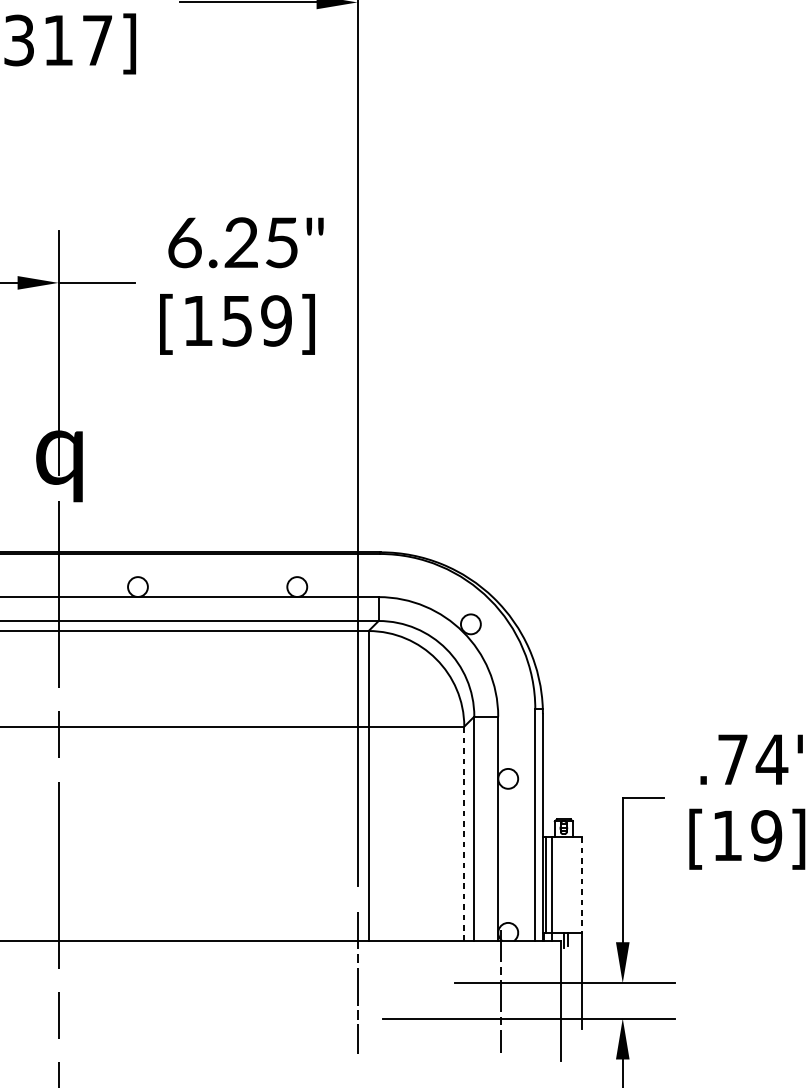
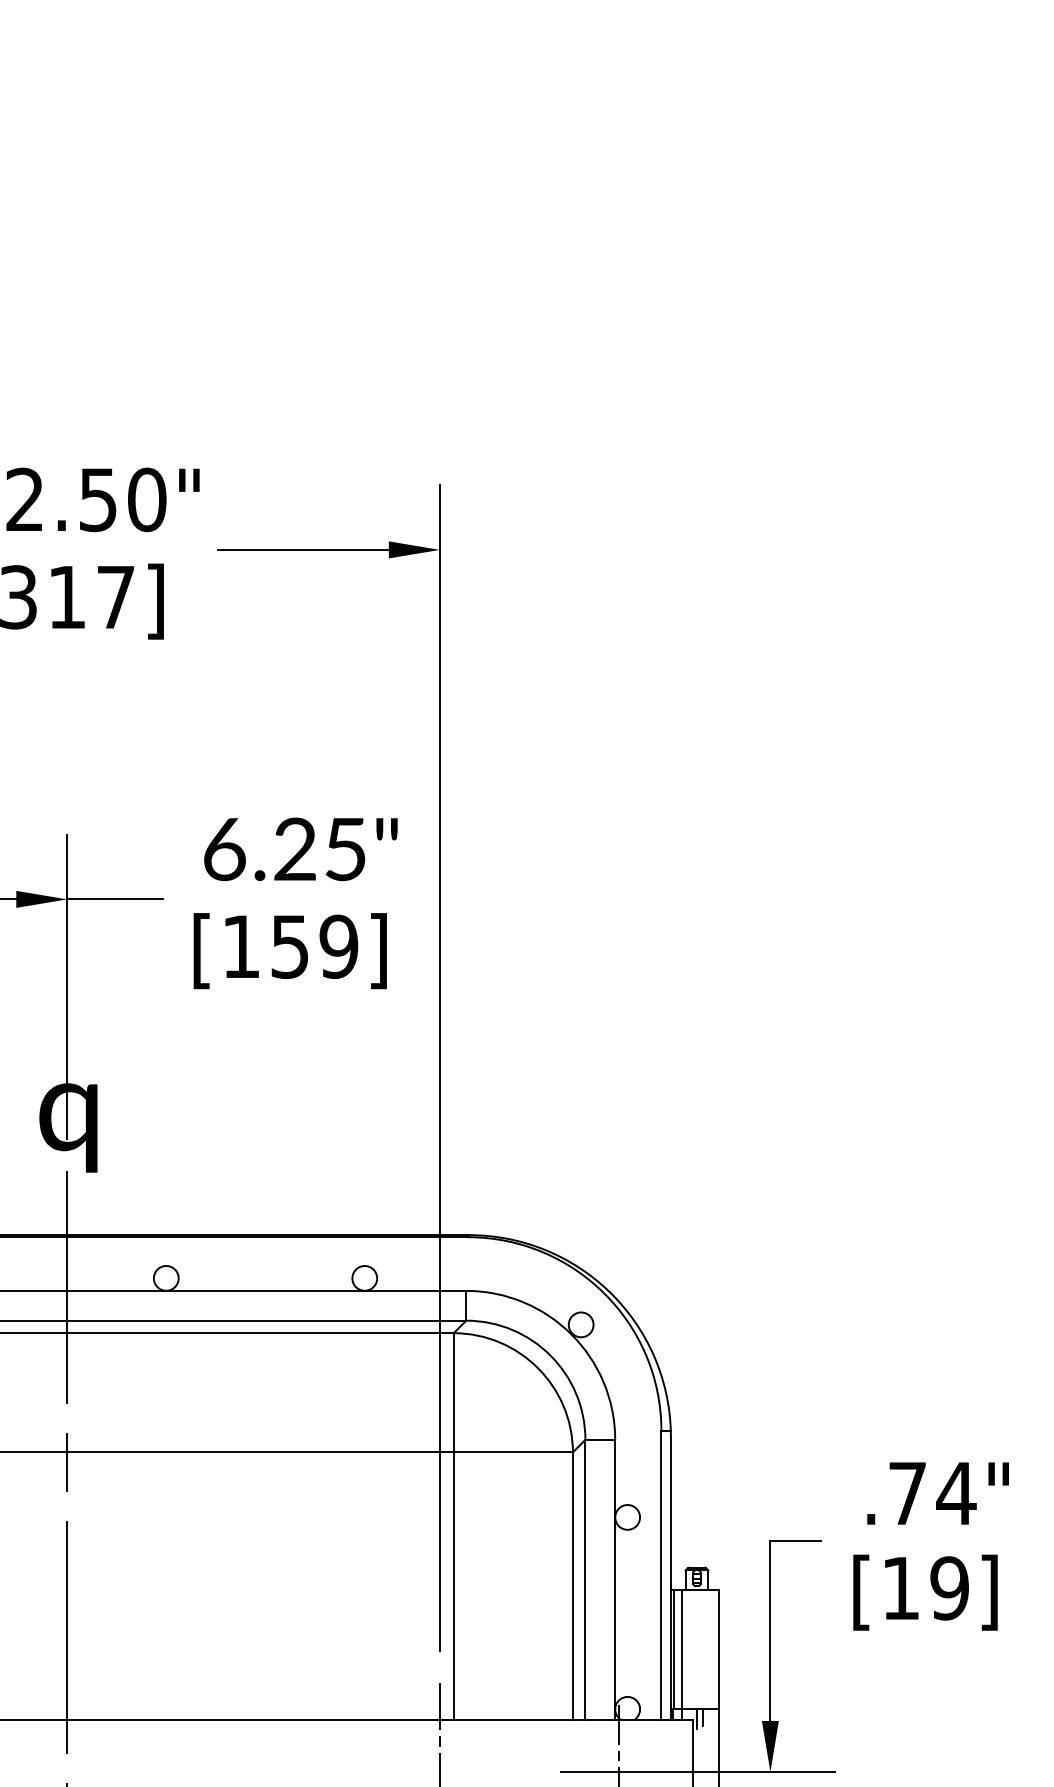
line: (463, 833) -> (572, 1585), dashed -> solid
line: (581, 884) -> (719, 1649), dashed -> solid

